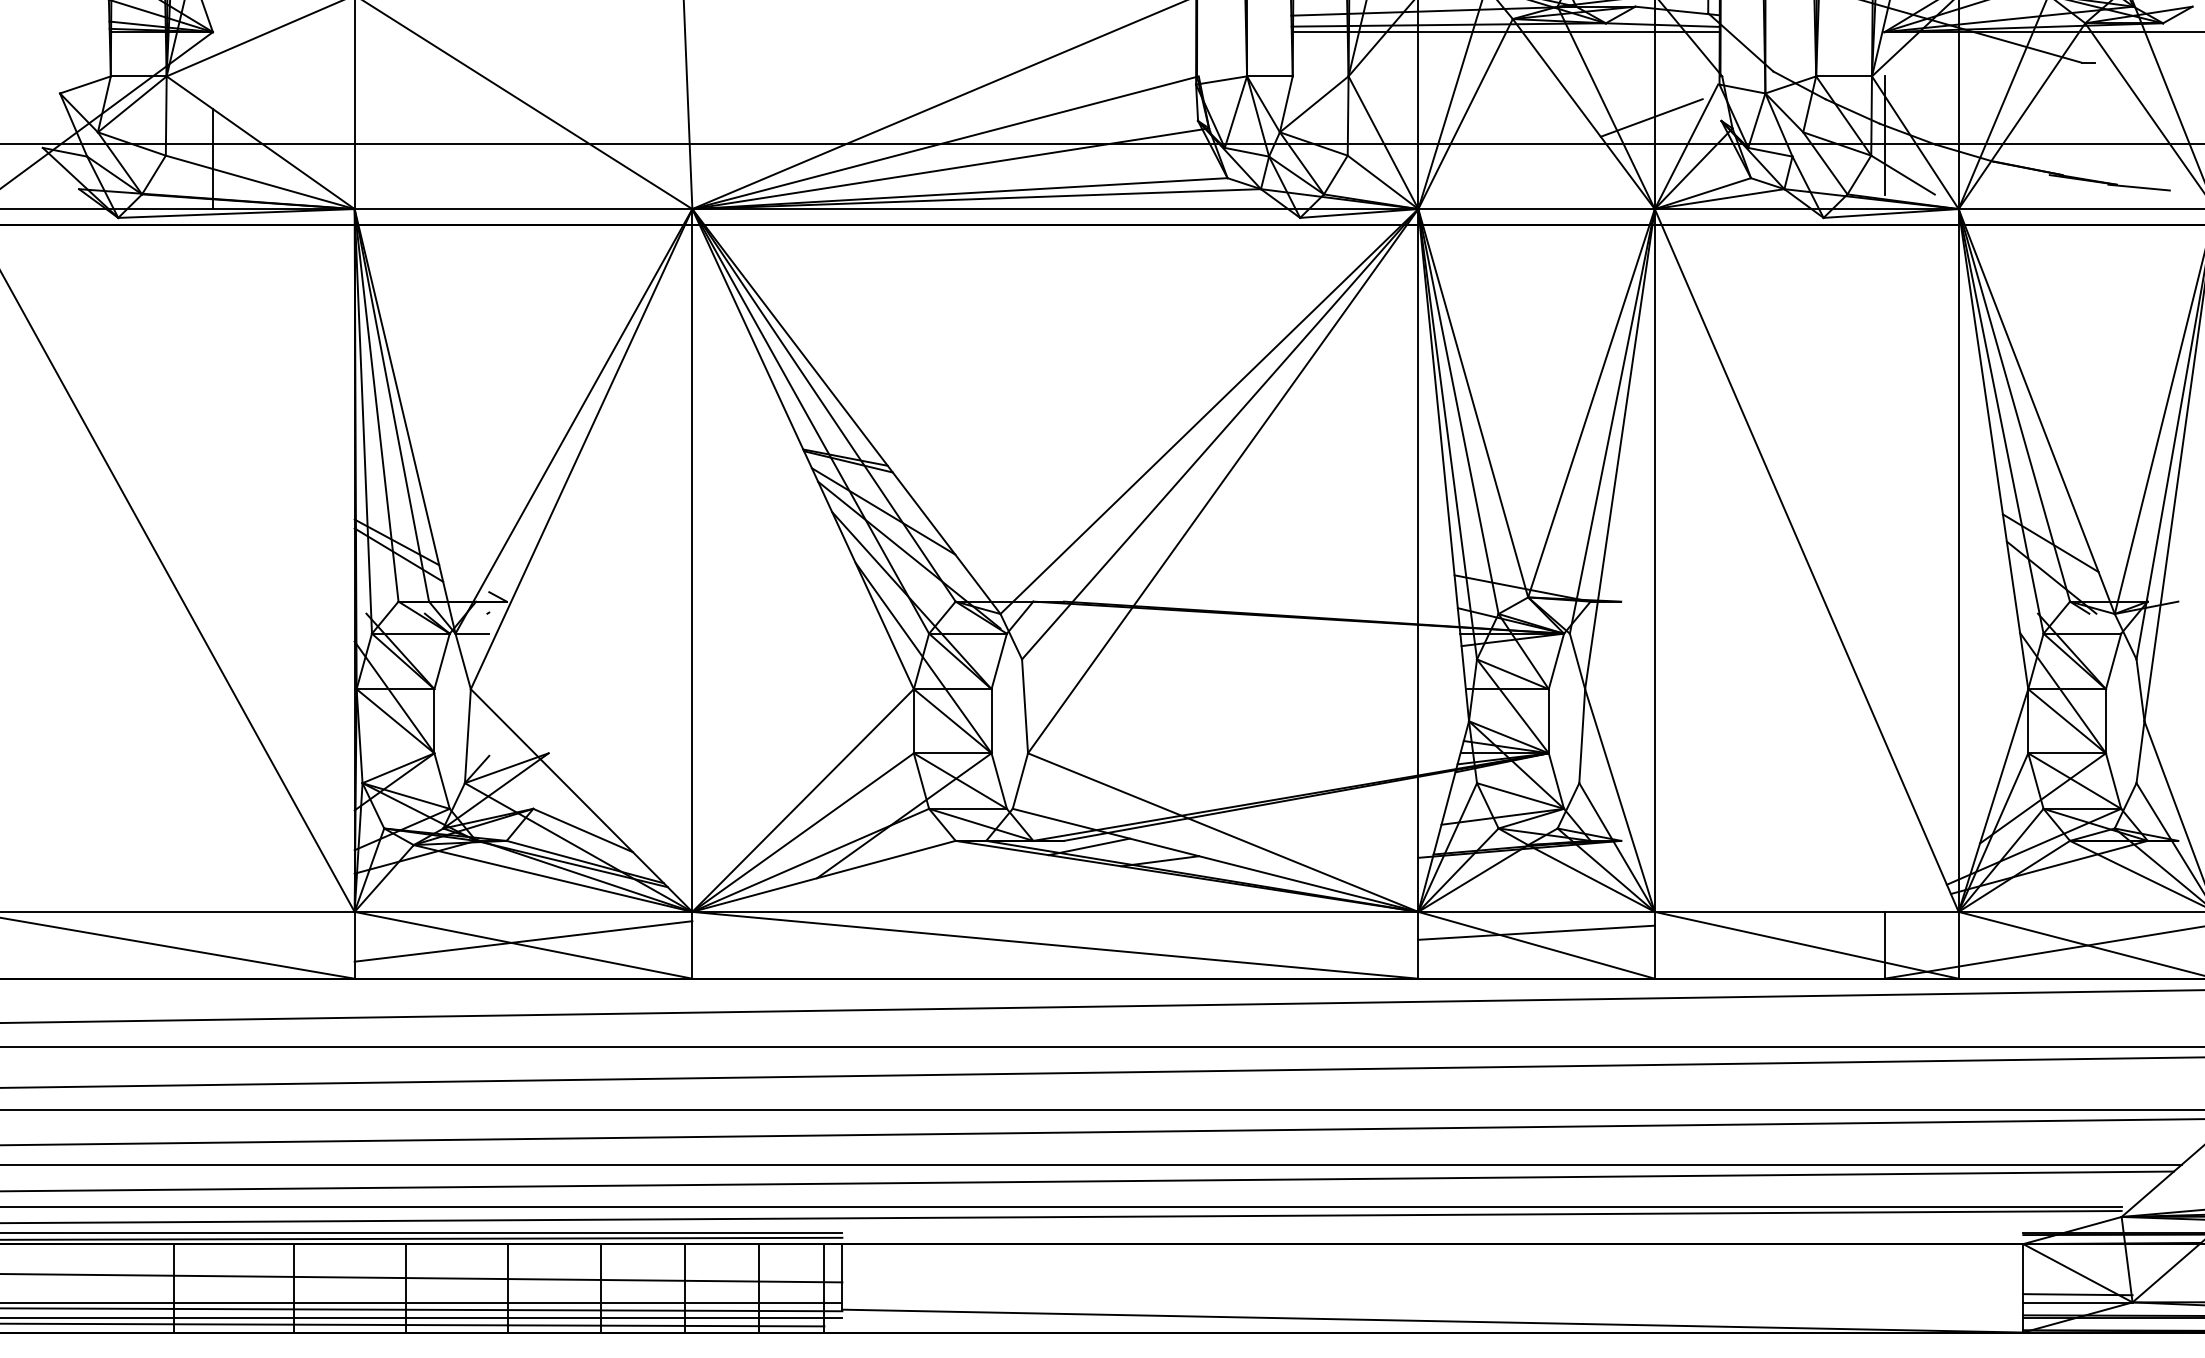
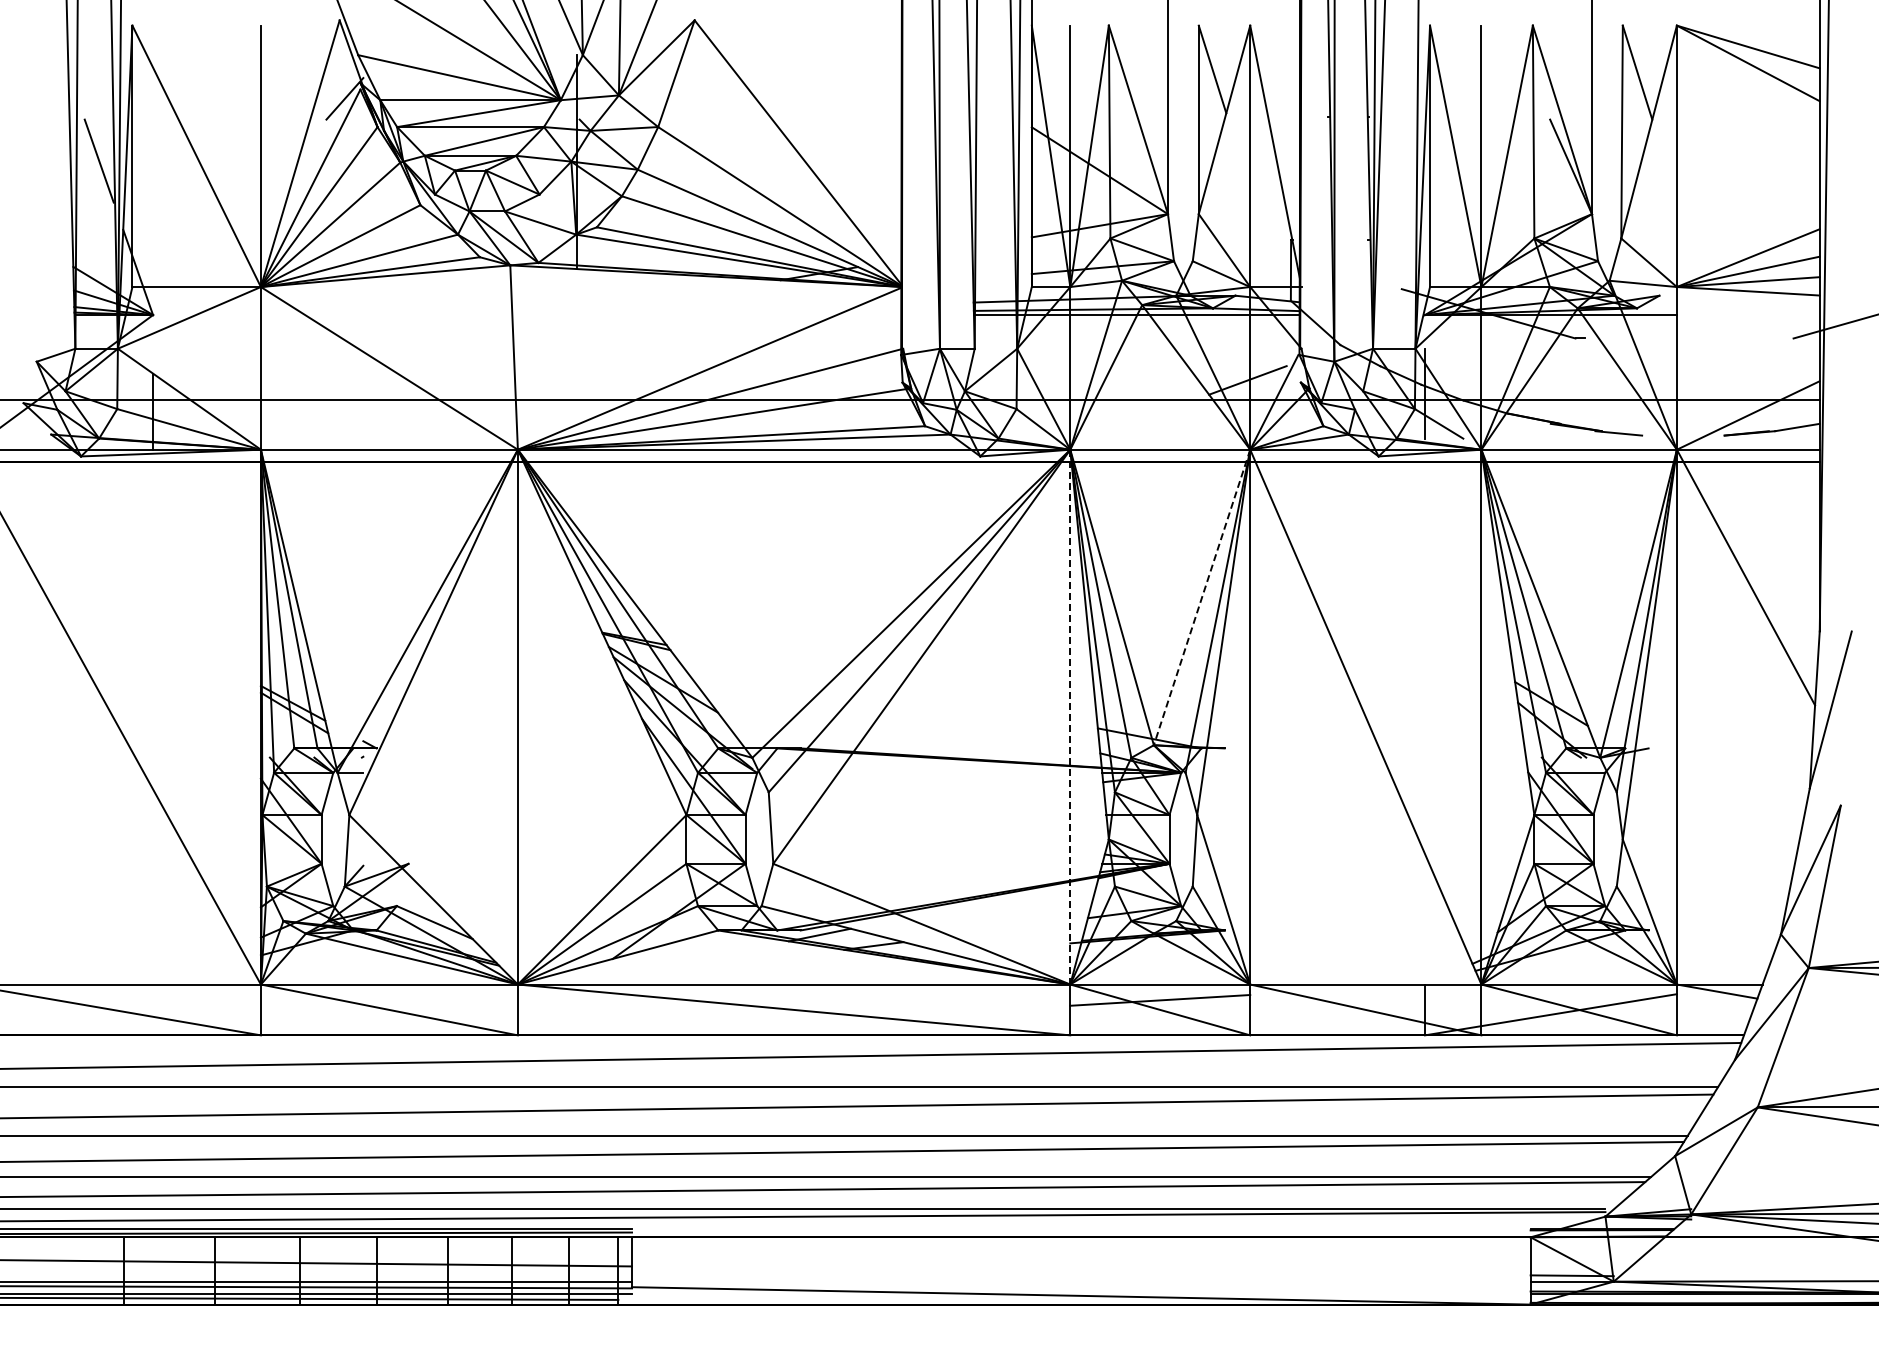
line: (1590, 403) -> (1201, 597), solid -> dashed
line: (1418, 560) -> (1070, 717), solid -> dashed
line: (522, 940) -> (388, 1006), removed

